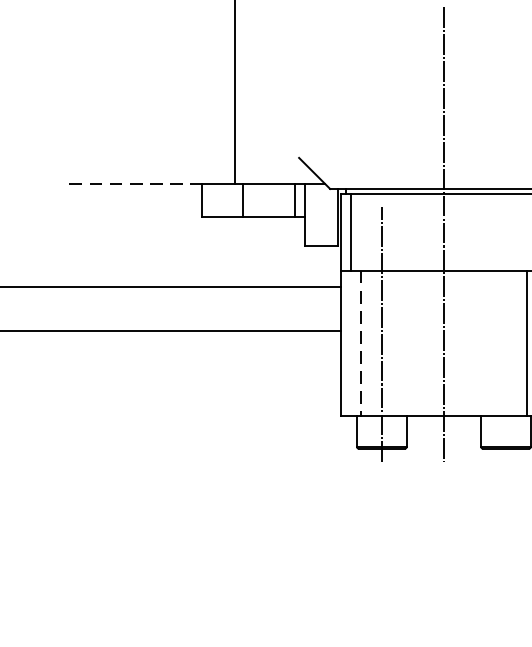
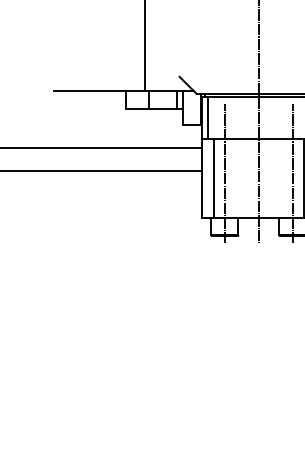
line: (136, 184) -> (90, 91), dashed -> solid
line: (505, 334) -> (292, 173), added
line: (361, 343) -> (213, 178), dashed -> solid

